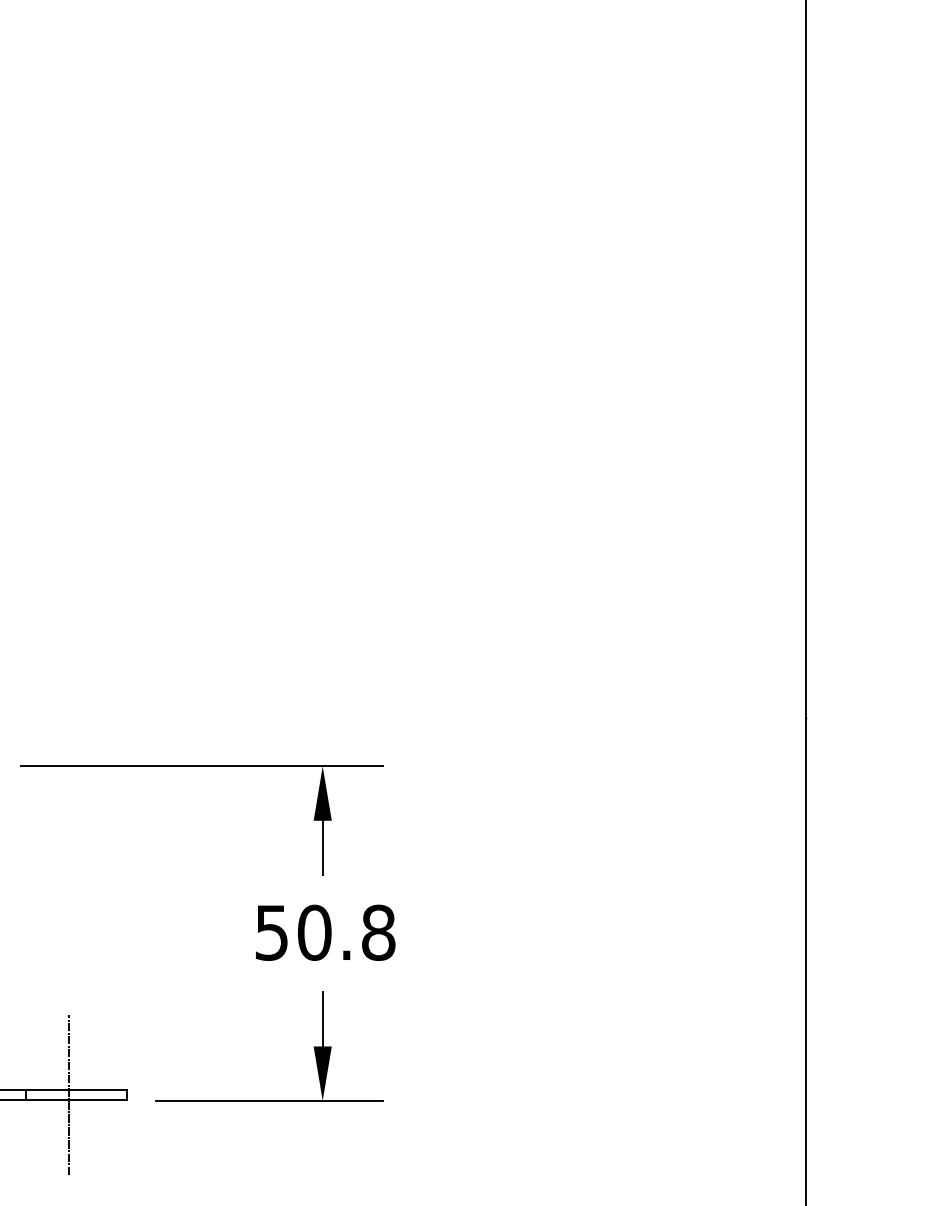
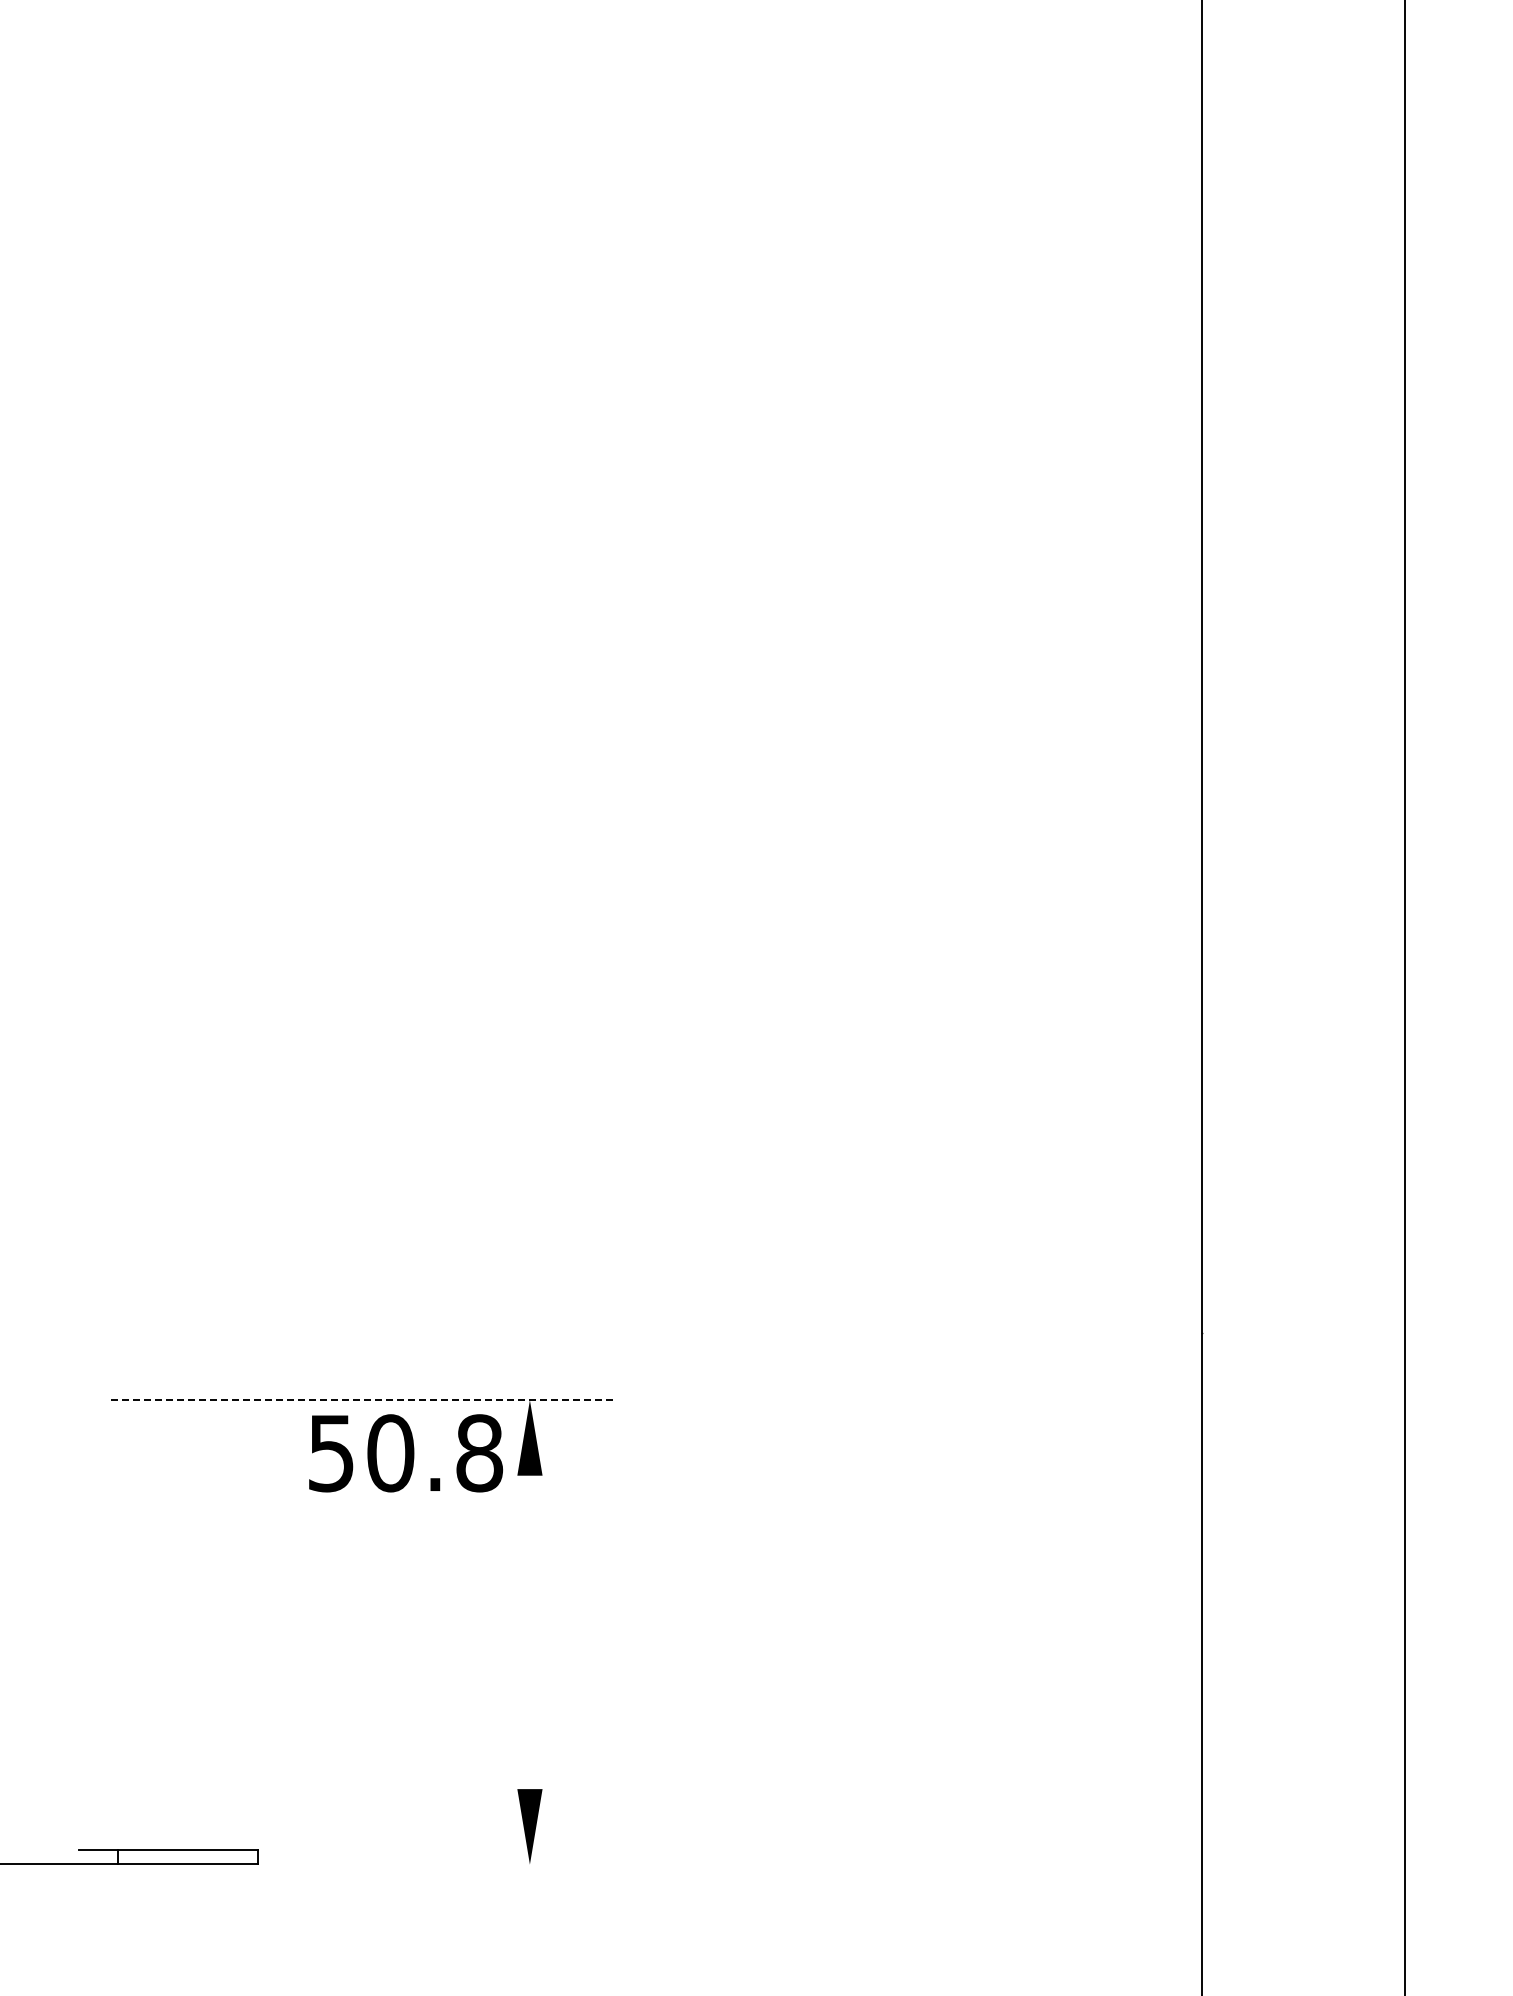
line: (202, 766) -> (363, 1400), solid -> dashed
line: (322, 847) -> (529, 1513), removed
text: (325, 932) -> (405, 1453), moved
line: (322, 1019) -> (529, 1751), removed
line: (68, 1094) -> (177, 1856), removed
line: (269, 1100) -> (455, 1864), removed

